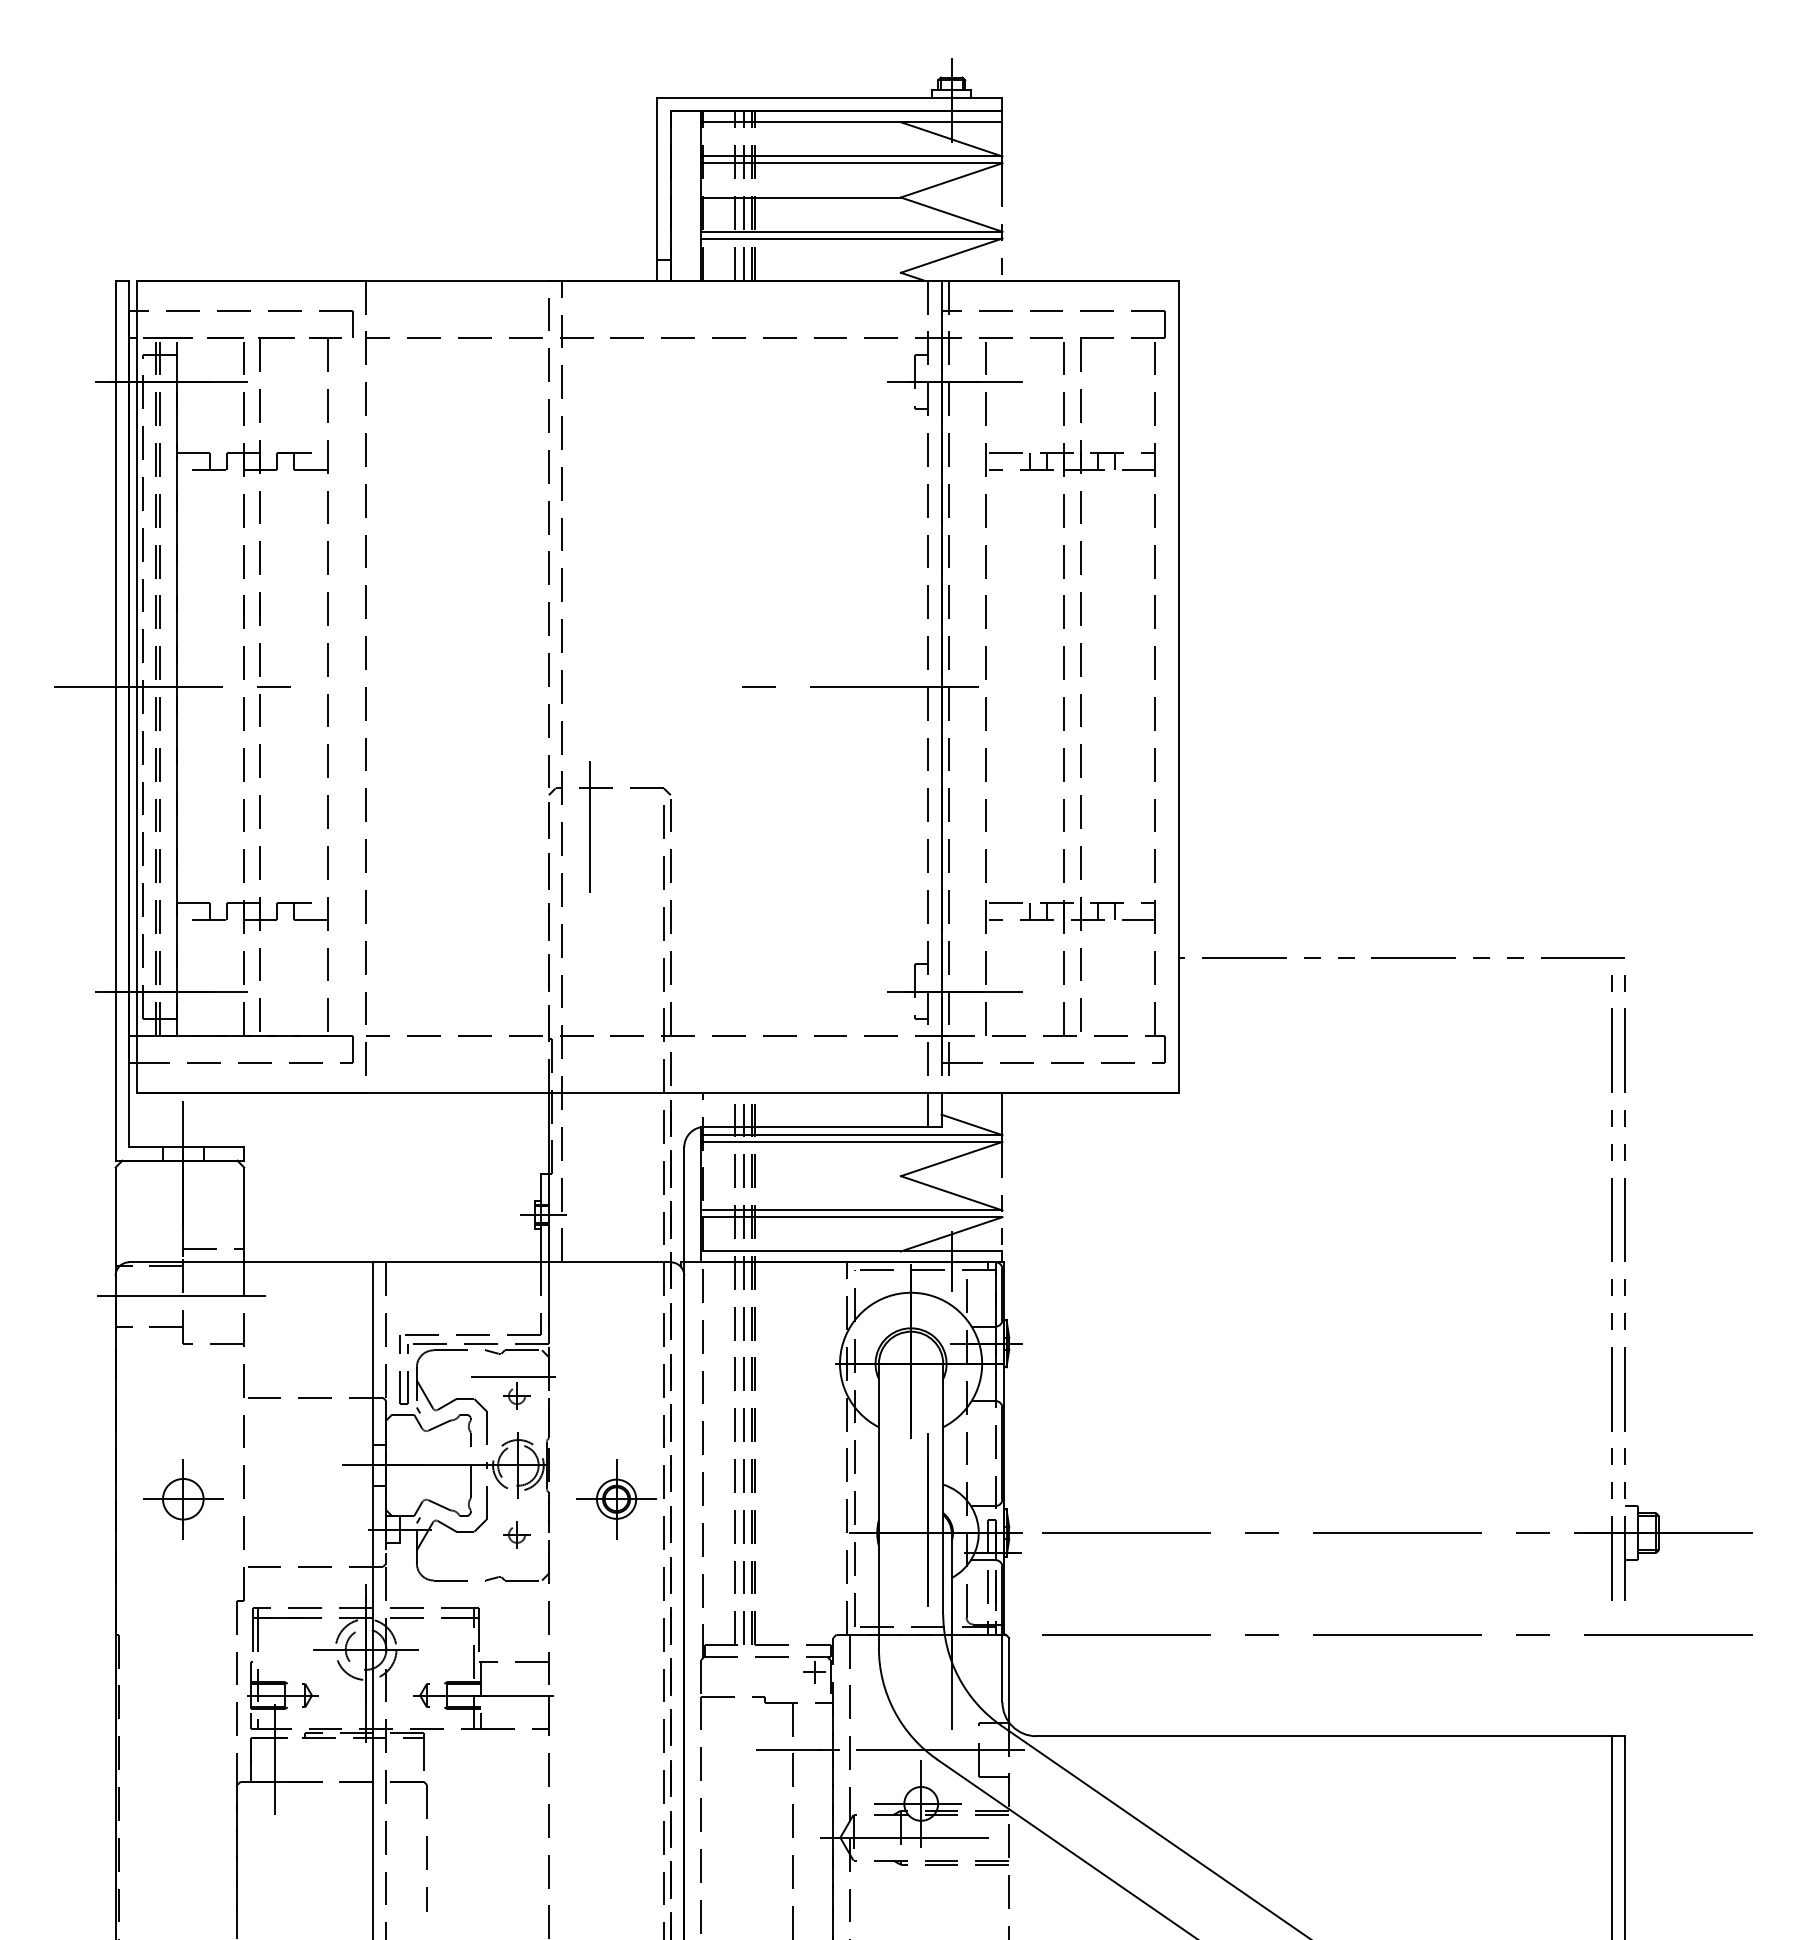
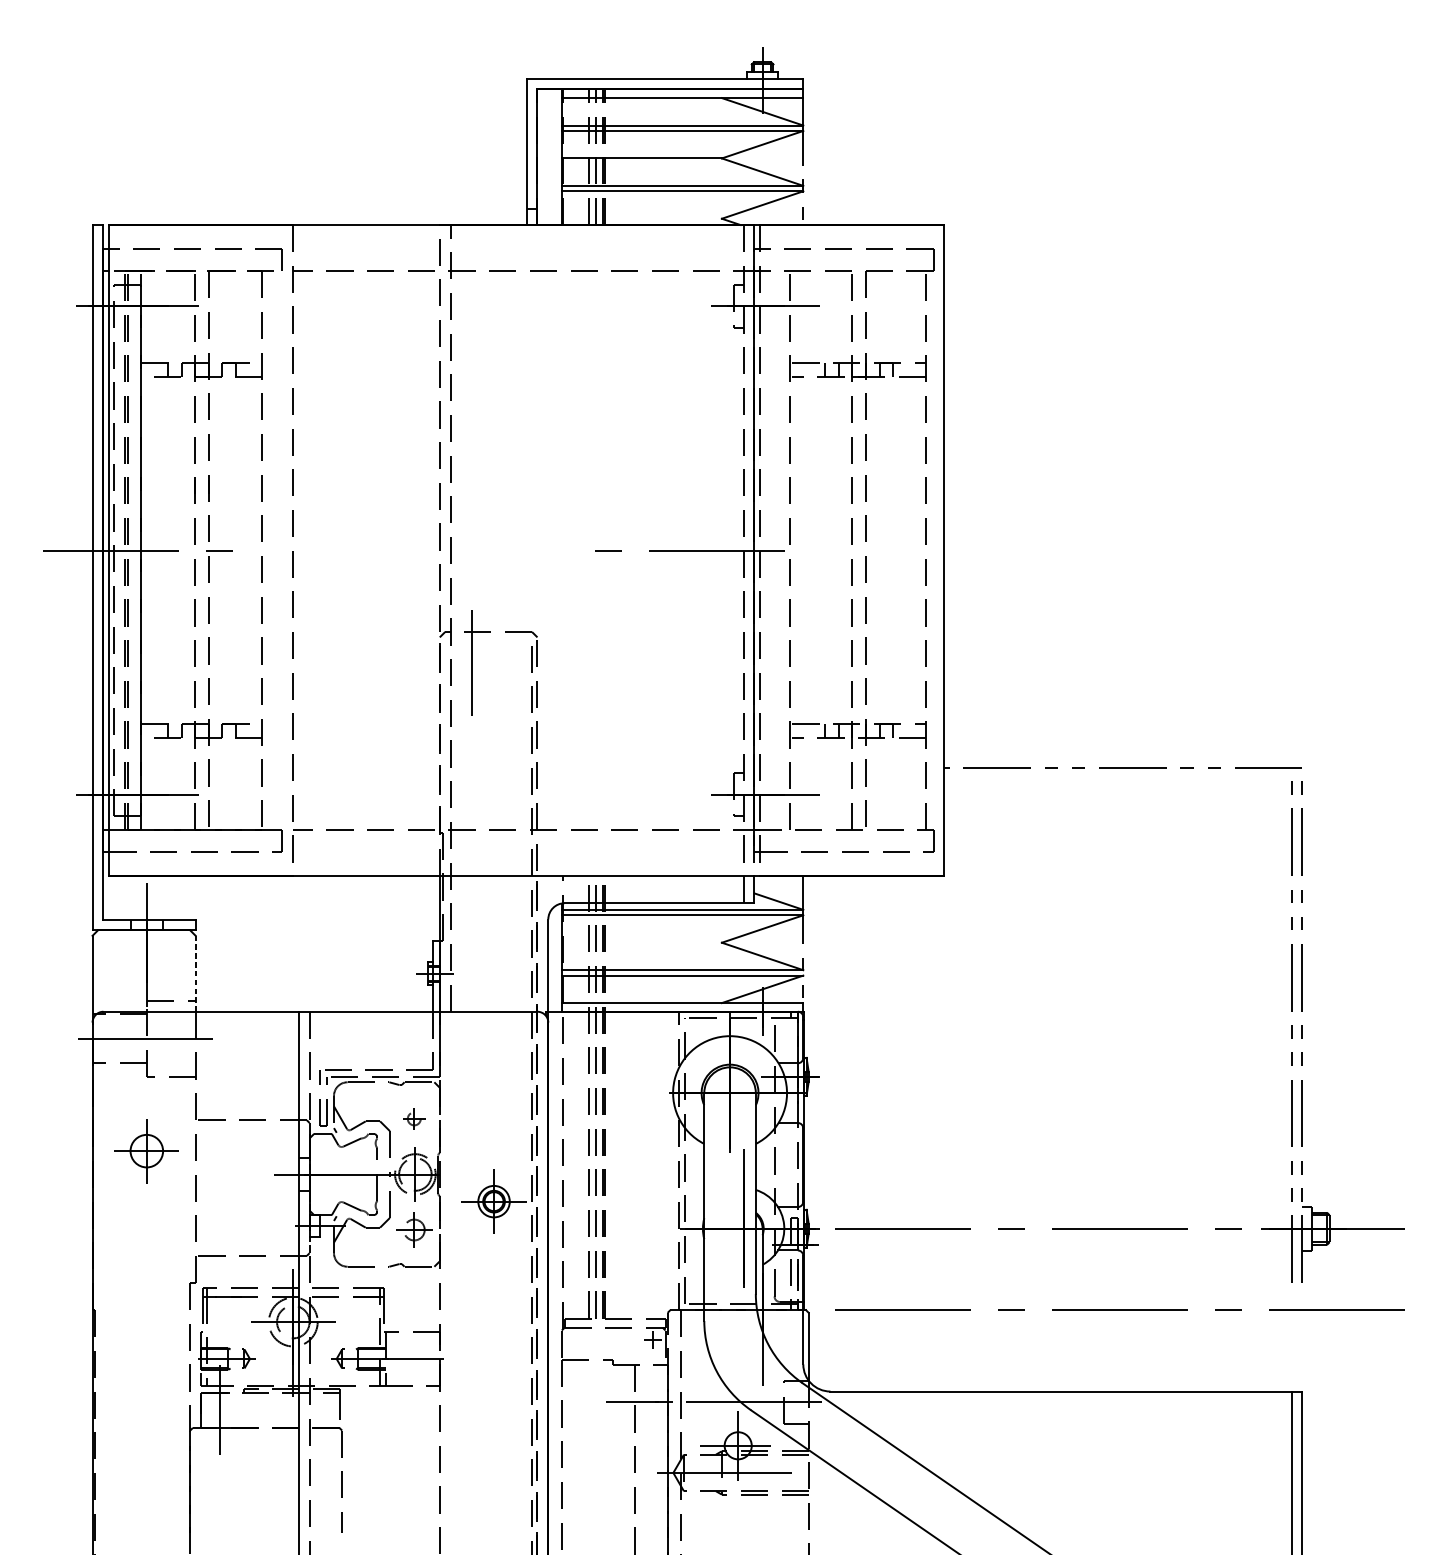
line: (244, 1214) -> (195, 973), solid -> dashed
line: (513, 1377) -> (411, 1104), removed
part: (183, 1499) -> (146, 1151), moved
part: (516, 1534) -> (413, 1229), size x1.6

